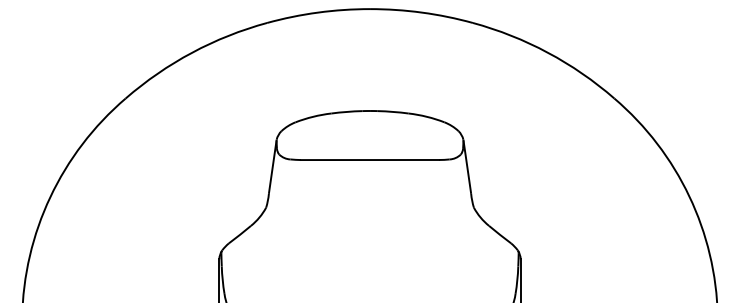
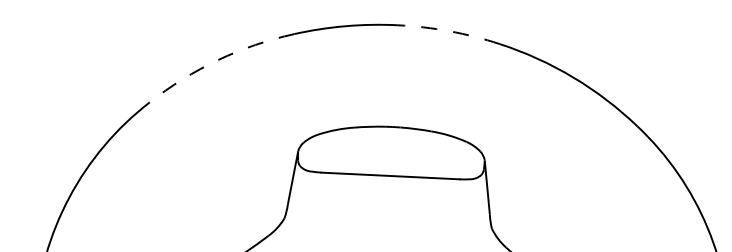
arc: (421, 12) -> (449, 31), solid -> dashed
arc: (192, 52) -> (218, 59), solid -> dashed

